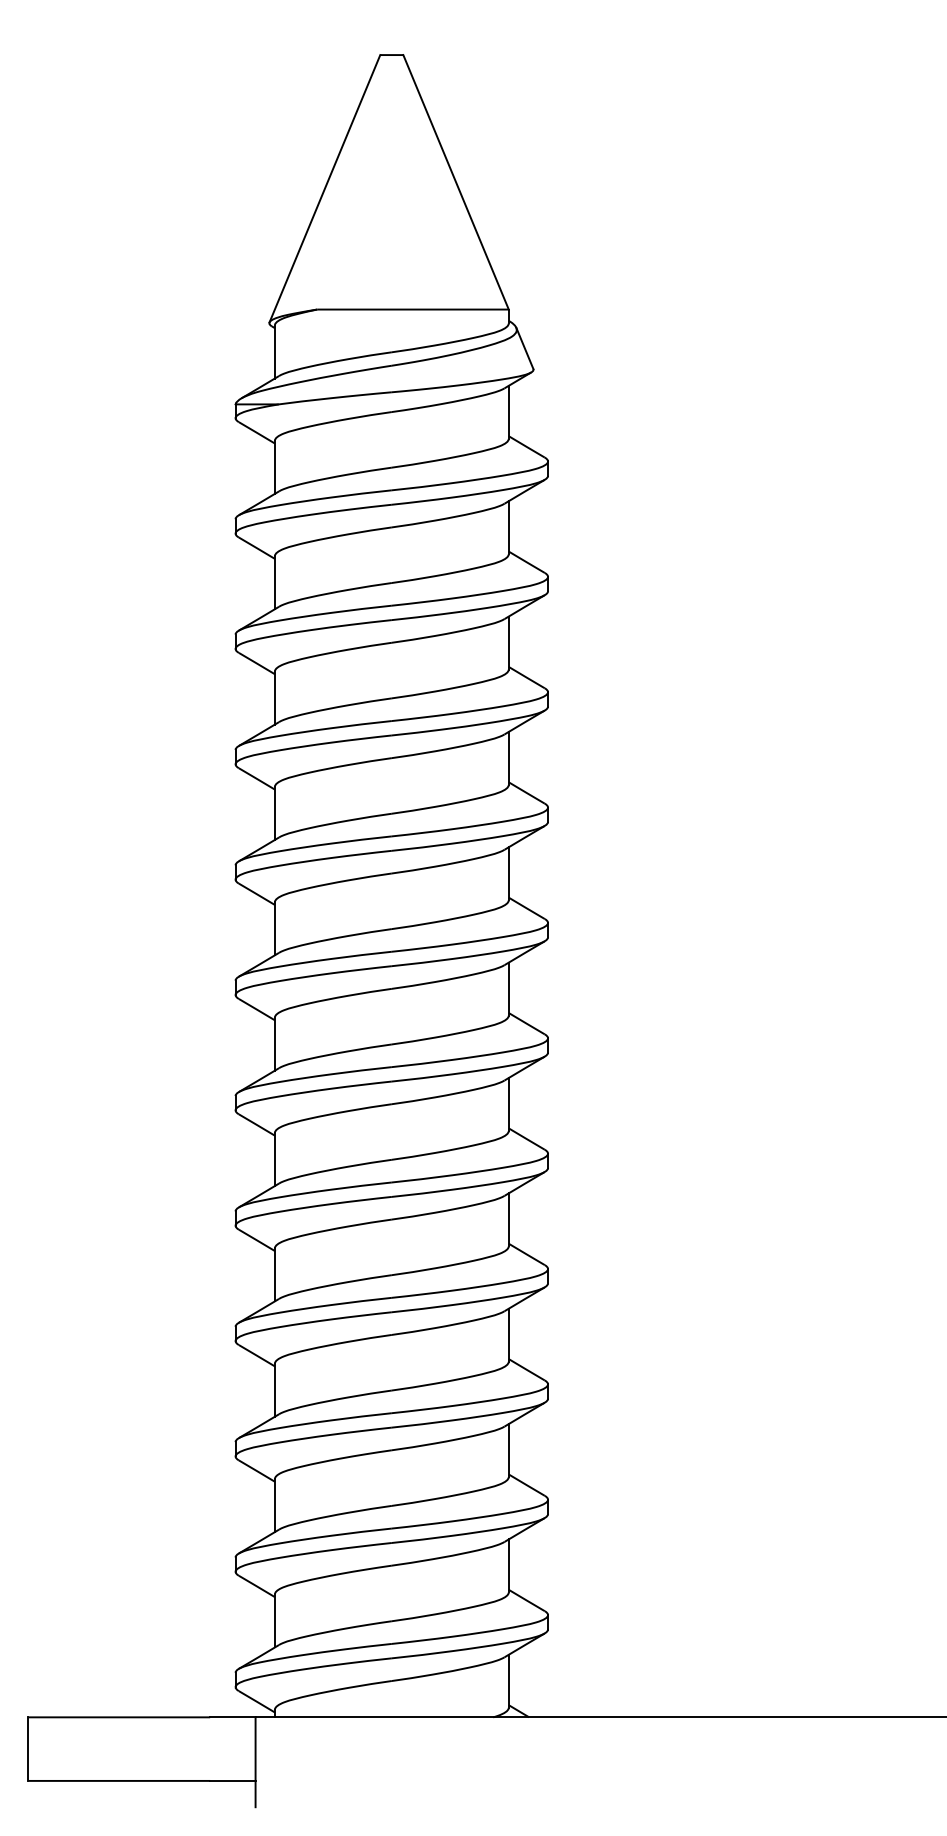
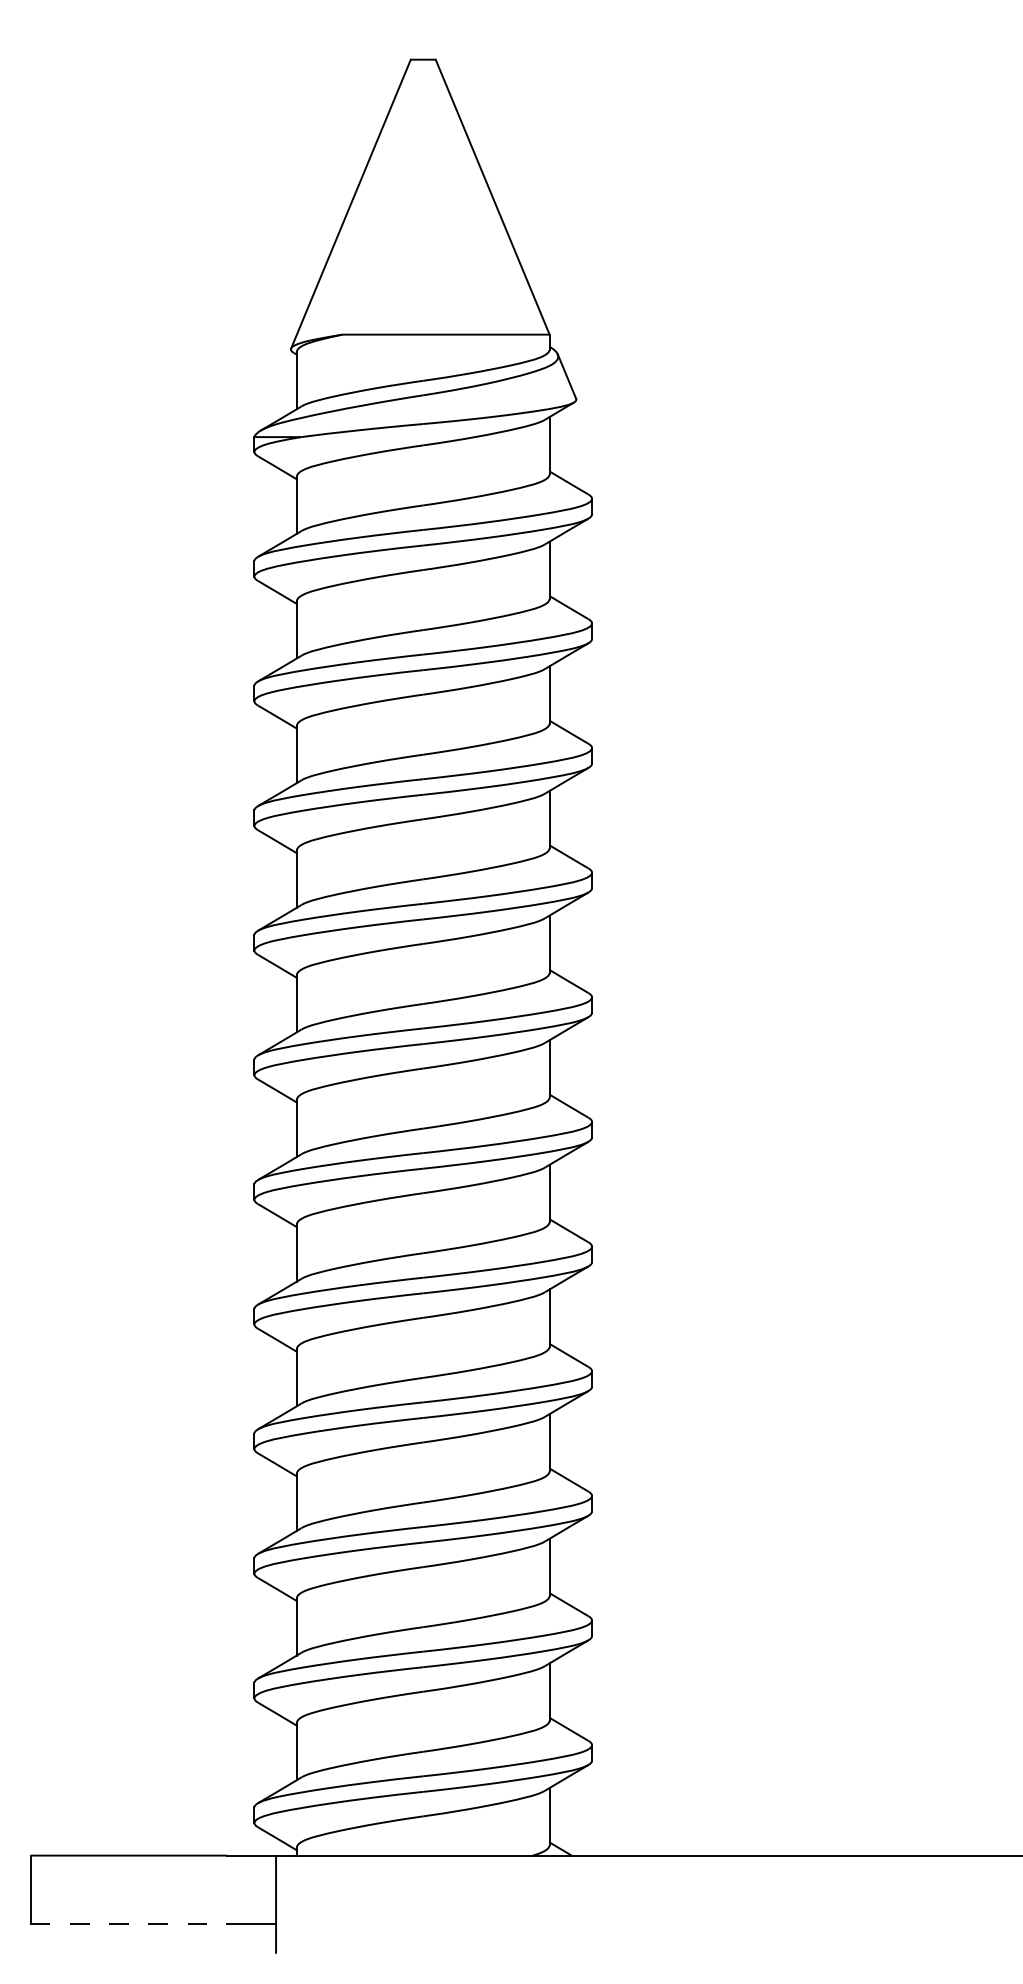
arc: (108, 1780) -> (117, 1923), solid -> dashed

